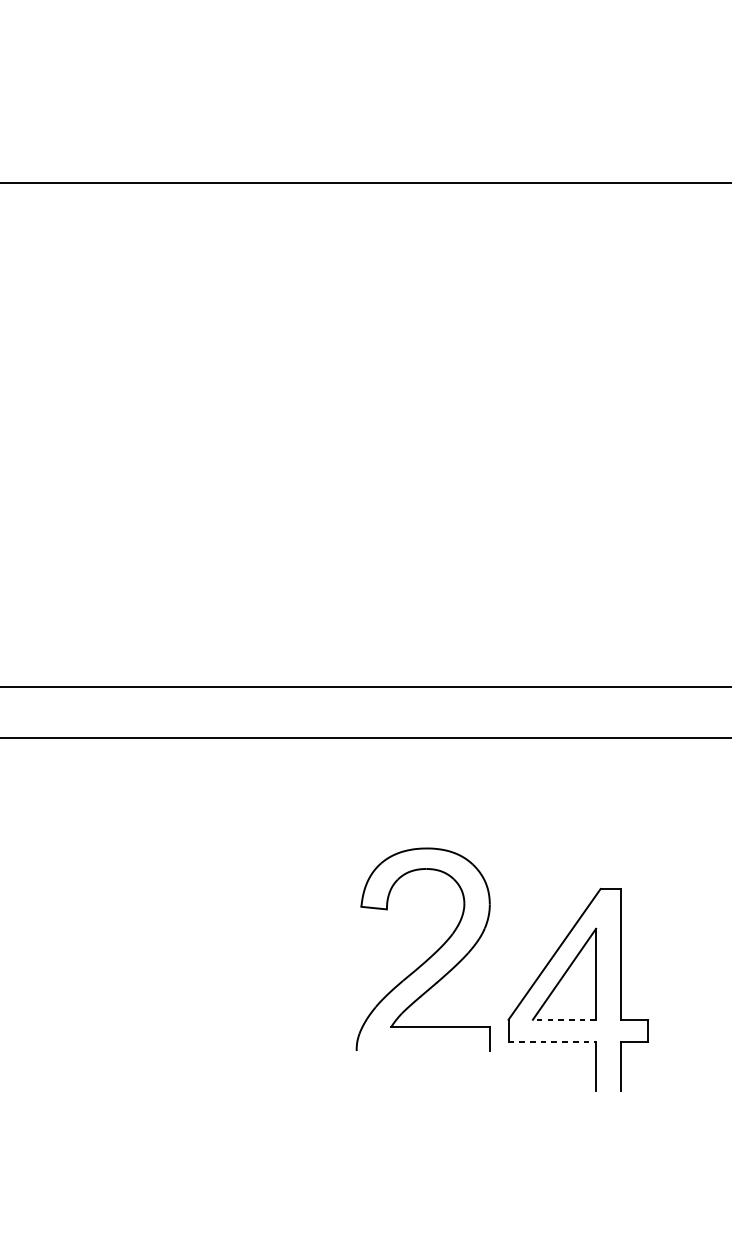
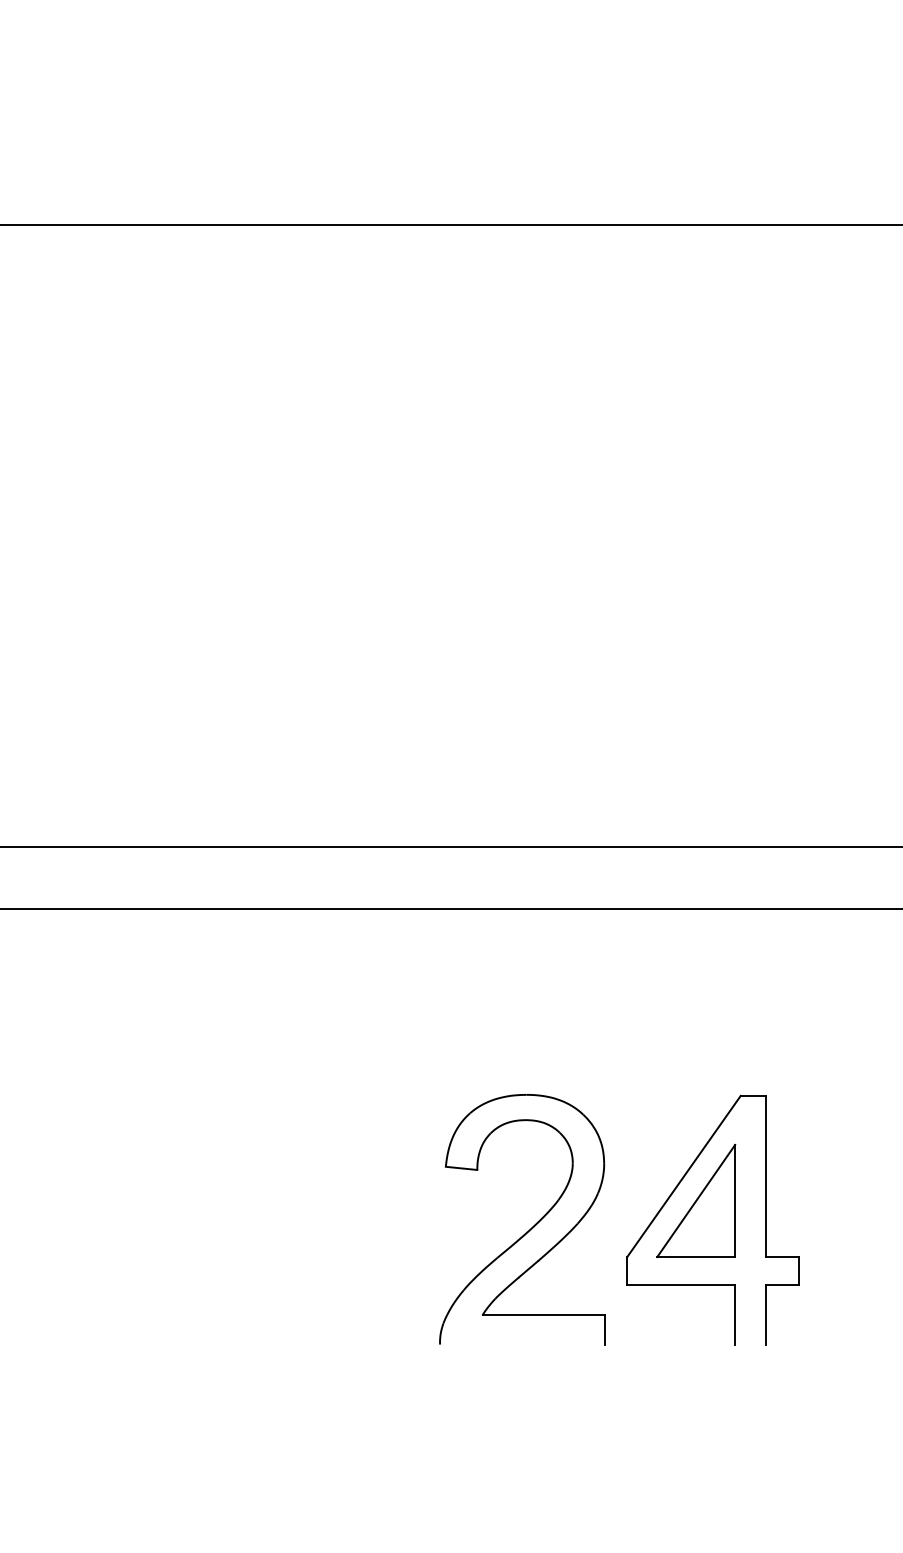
part: (430, 956) -> (531, 1227), moved
line: (564, 1020) -> (696, 1257), dashed -> solid
line: (552, 1042) -> (681, 1285), dashed -> solid

